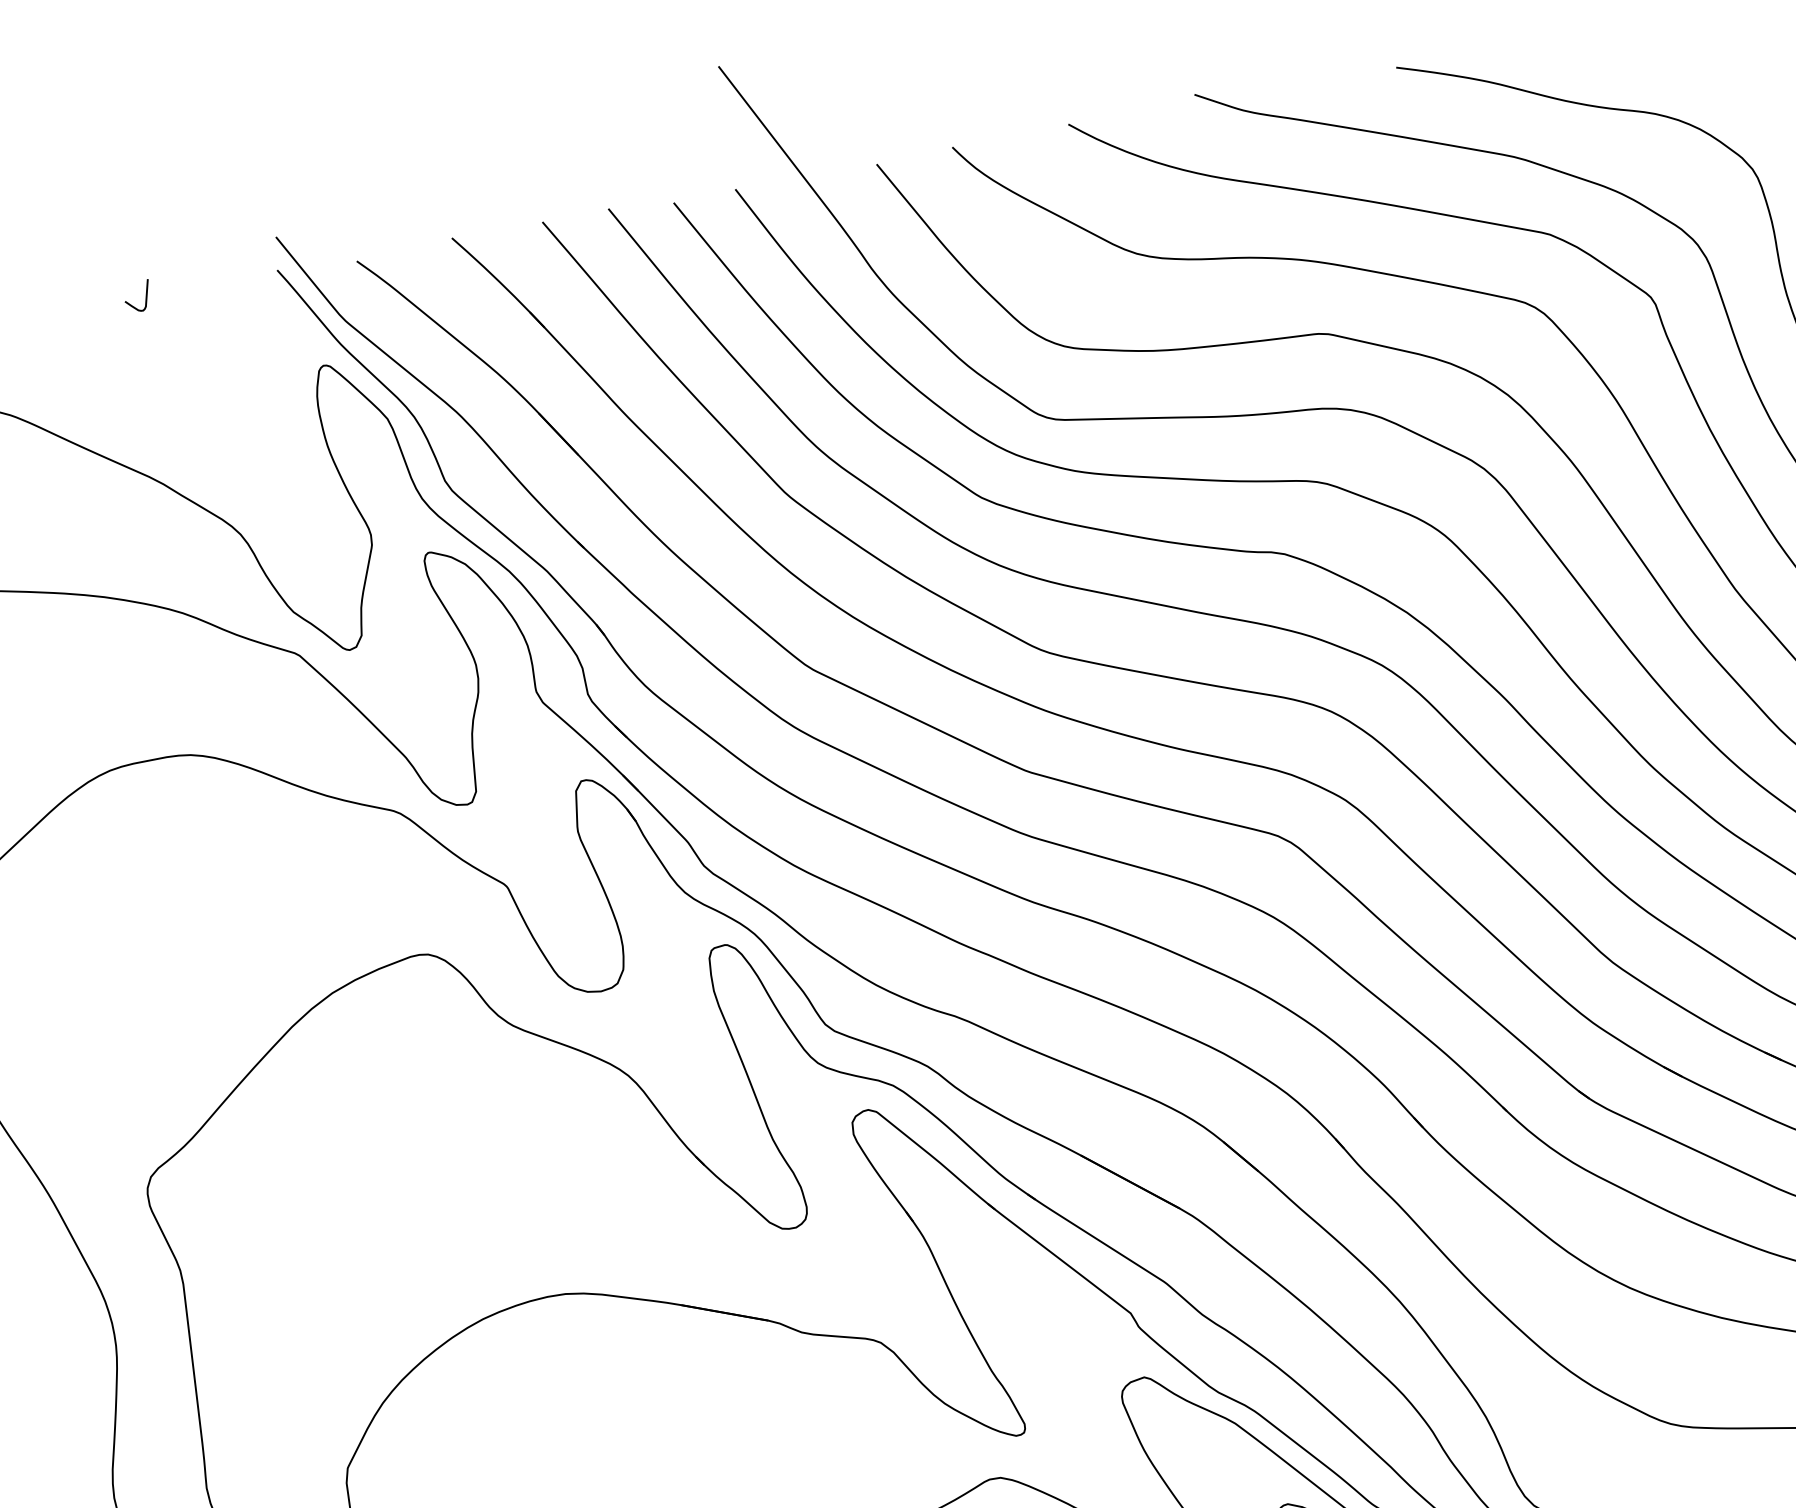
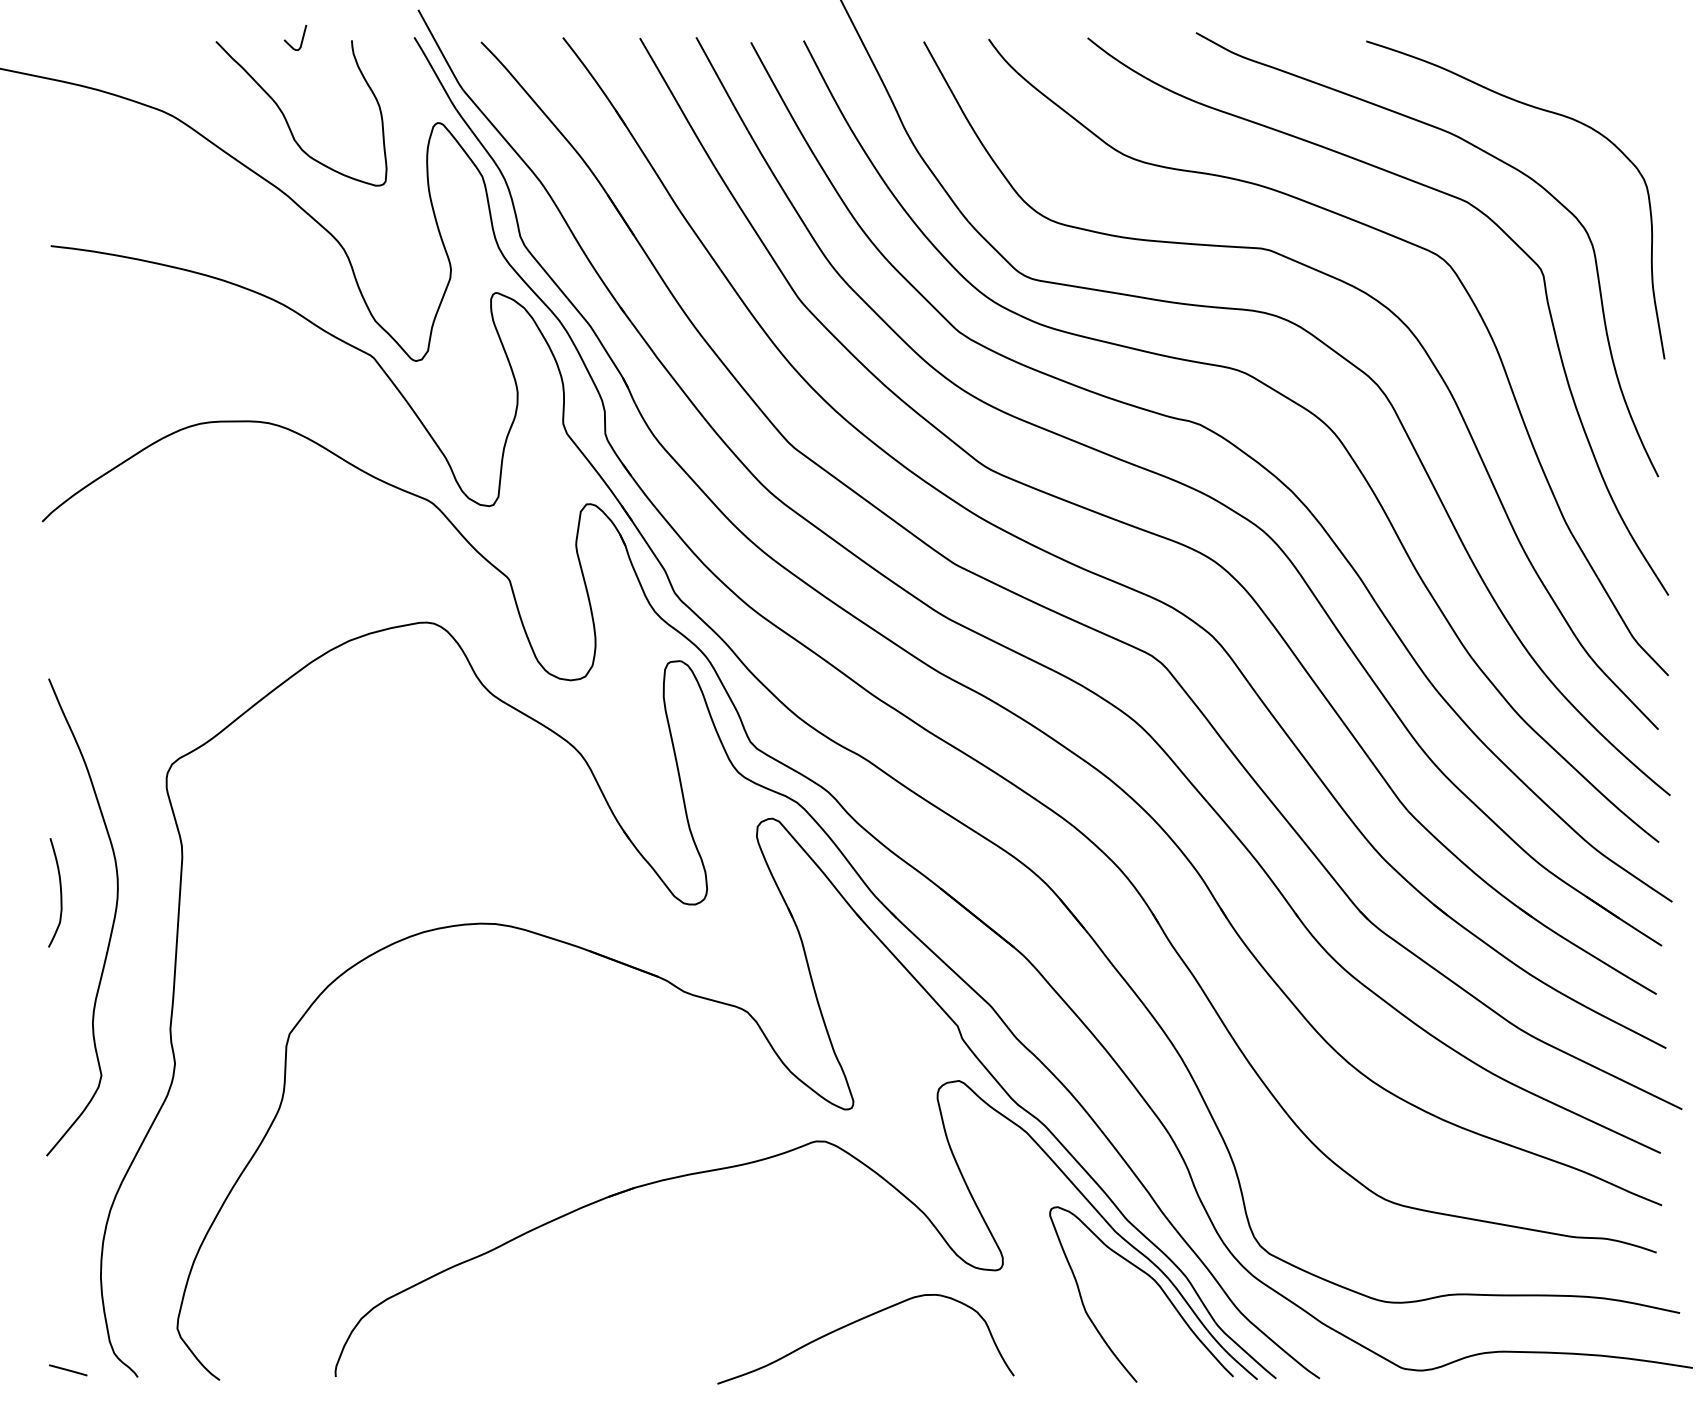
curve: (146, 395) -> (287, 120), added
curve: (47, 1351) -> (60, 892), added

